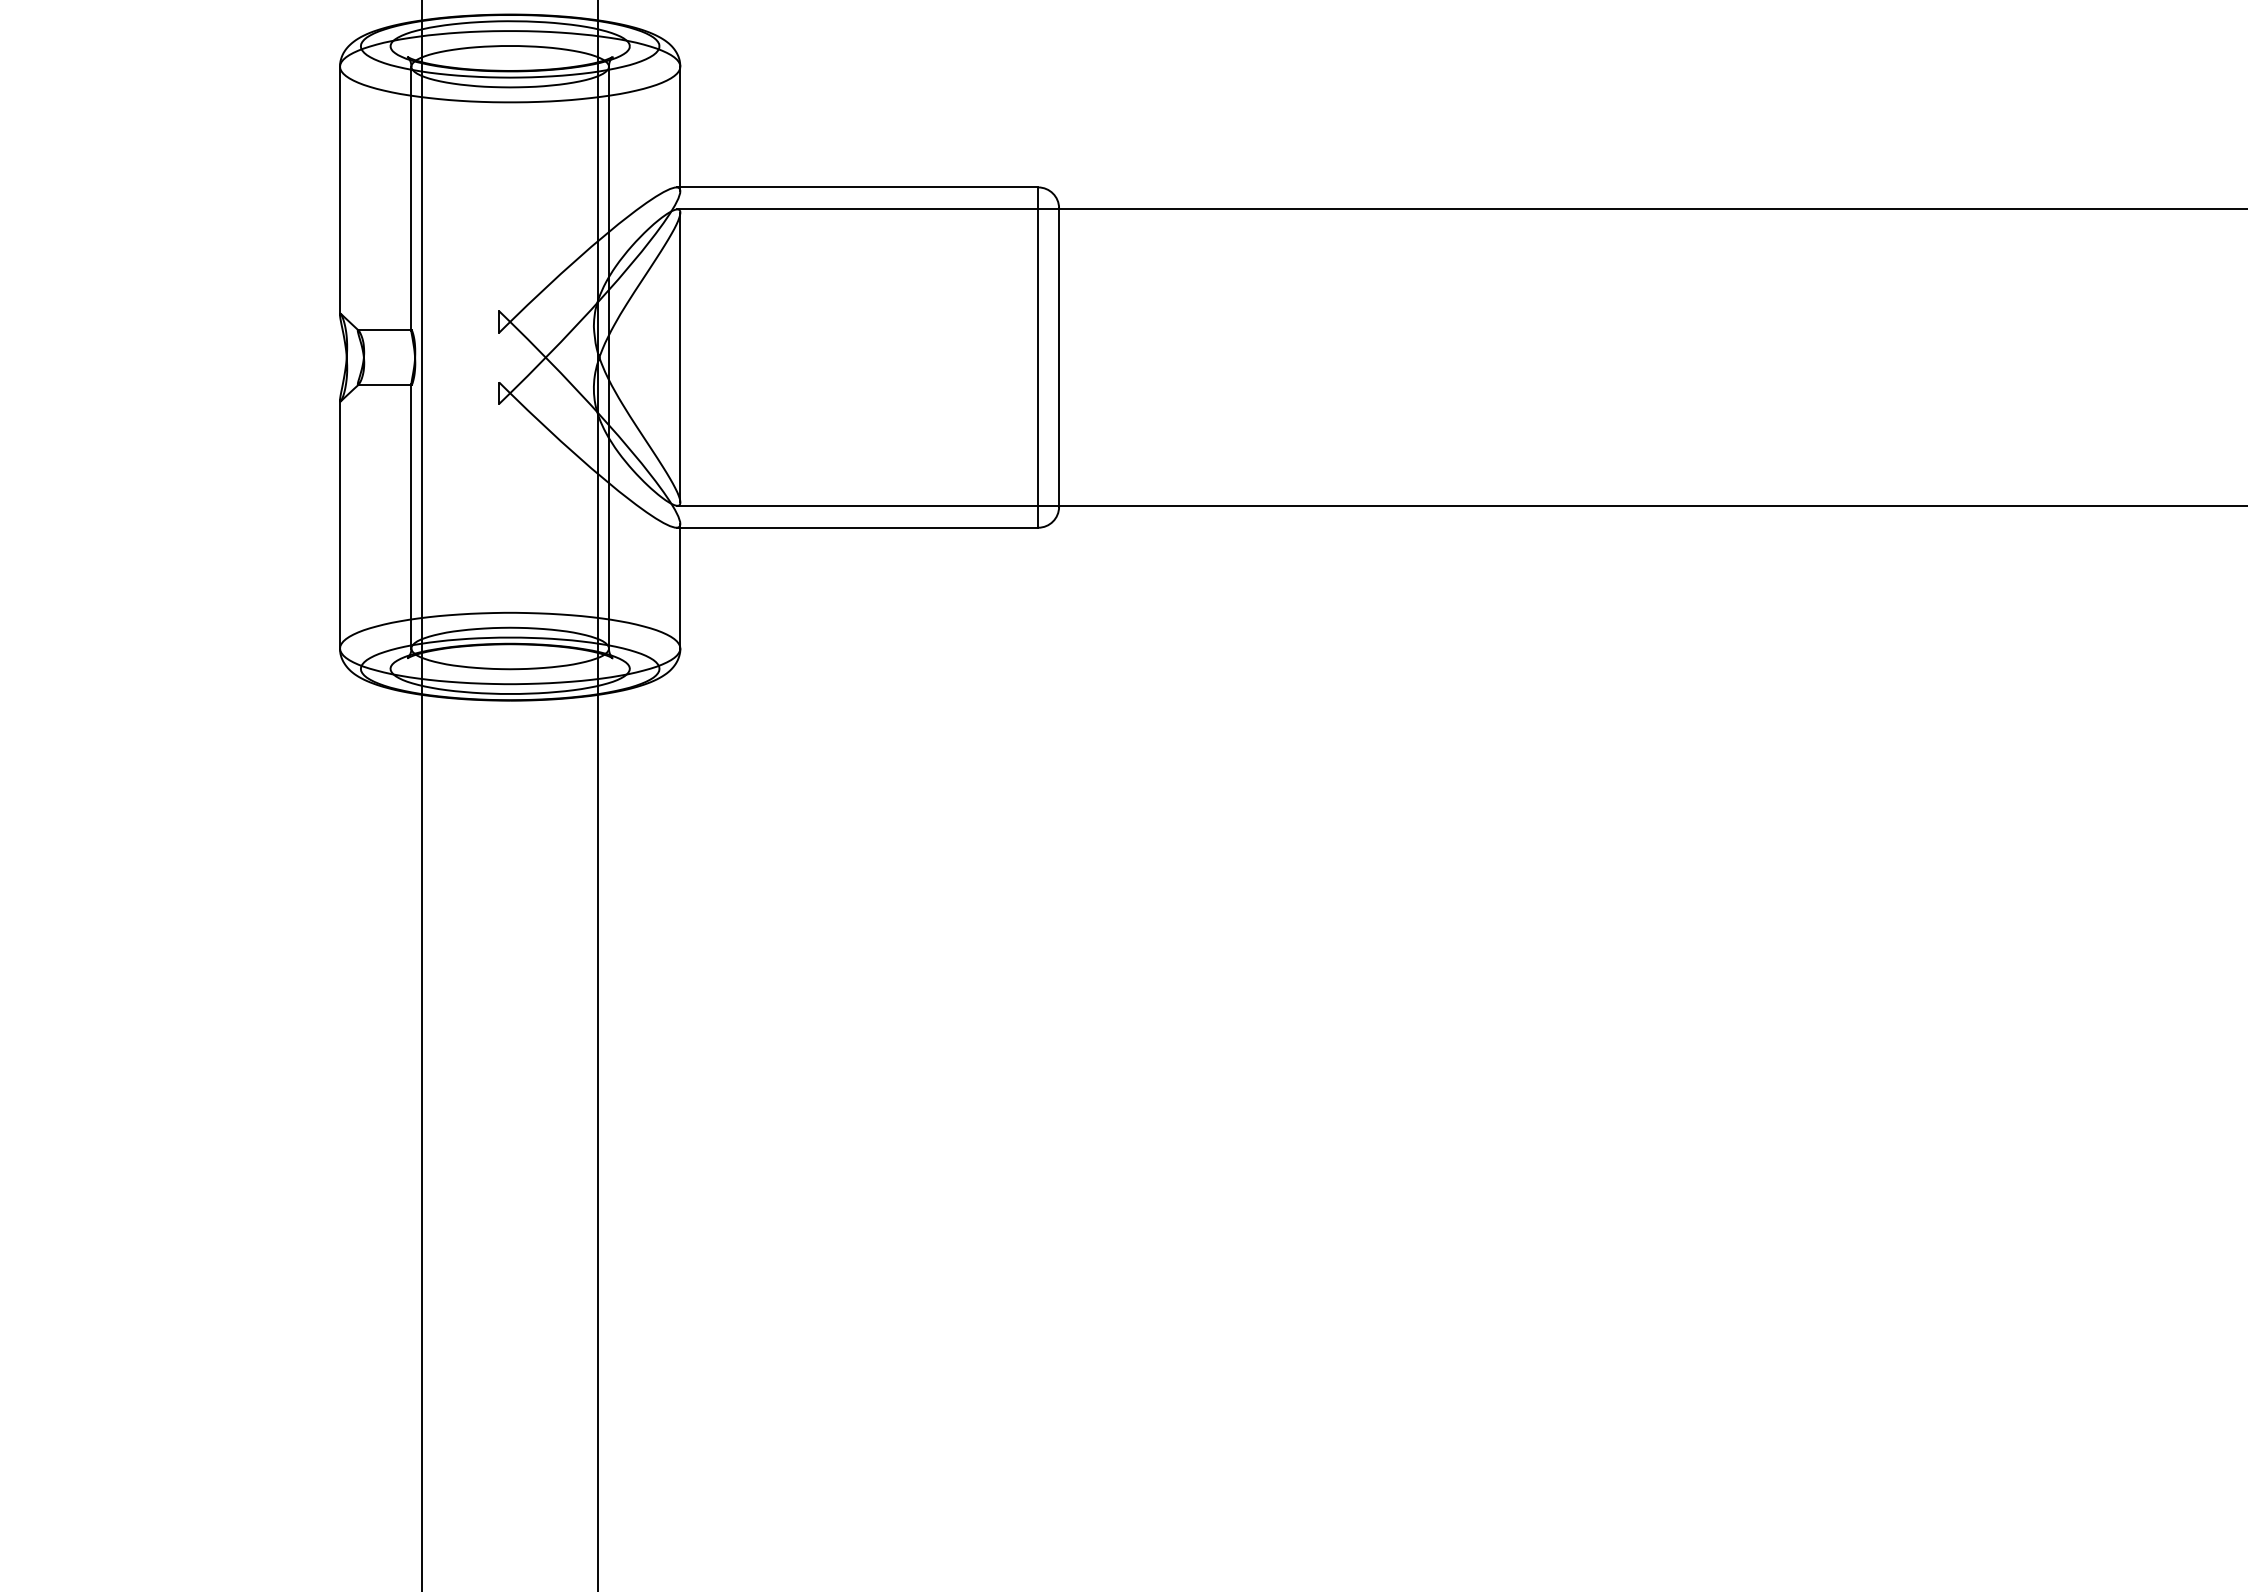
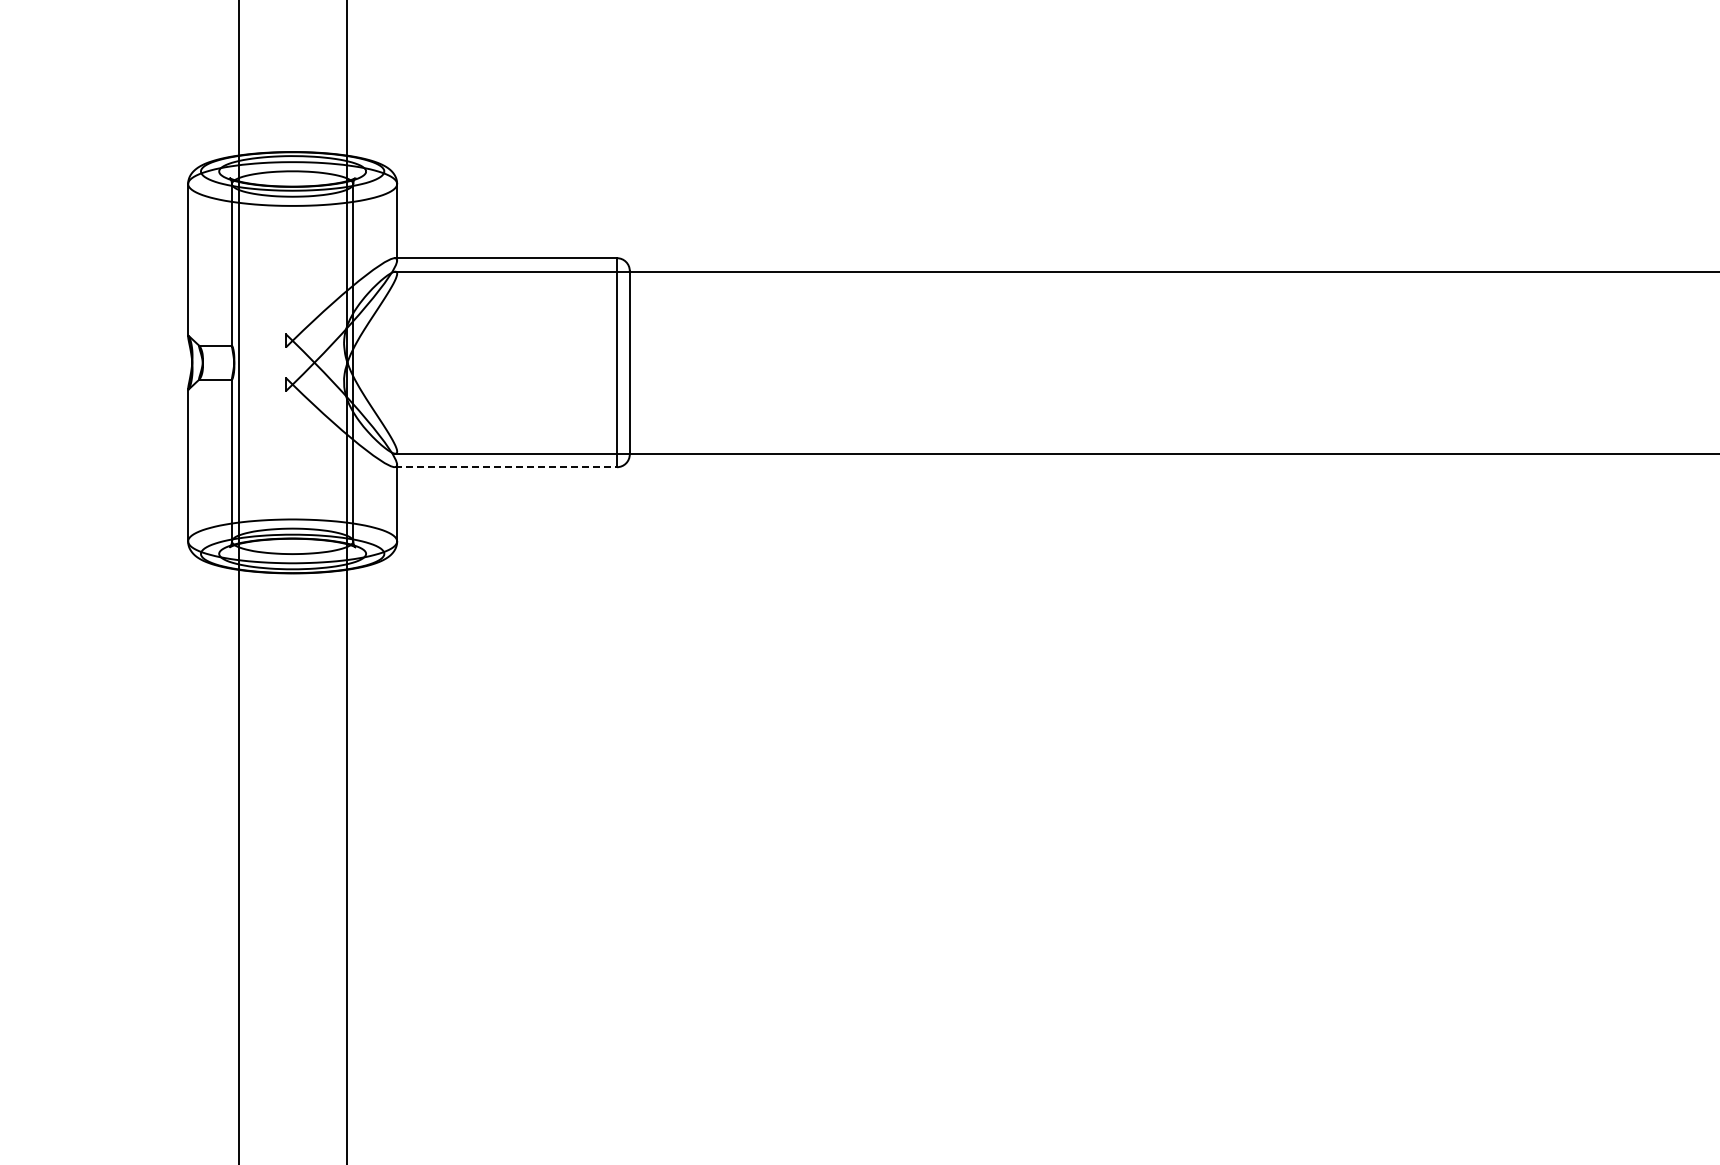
line: (680, 357) -> (397, 362), removed
line: (858, 528) -> (506, 467), solid -> dashed

